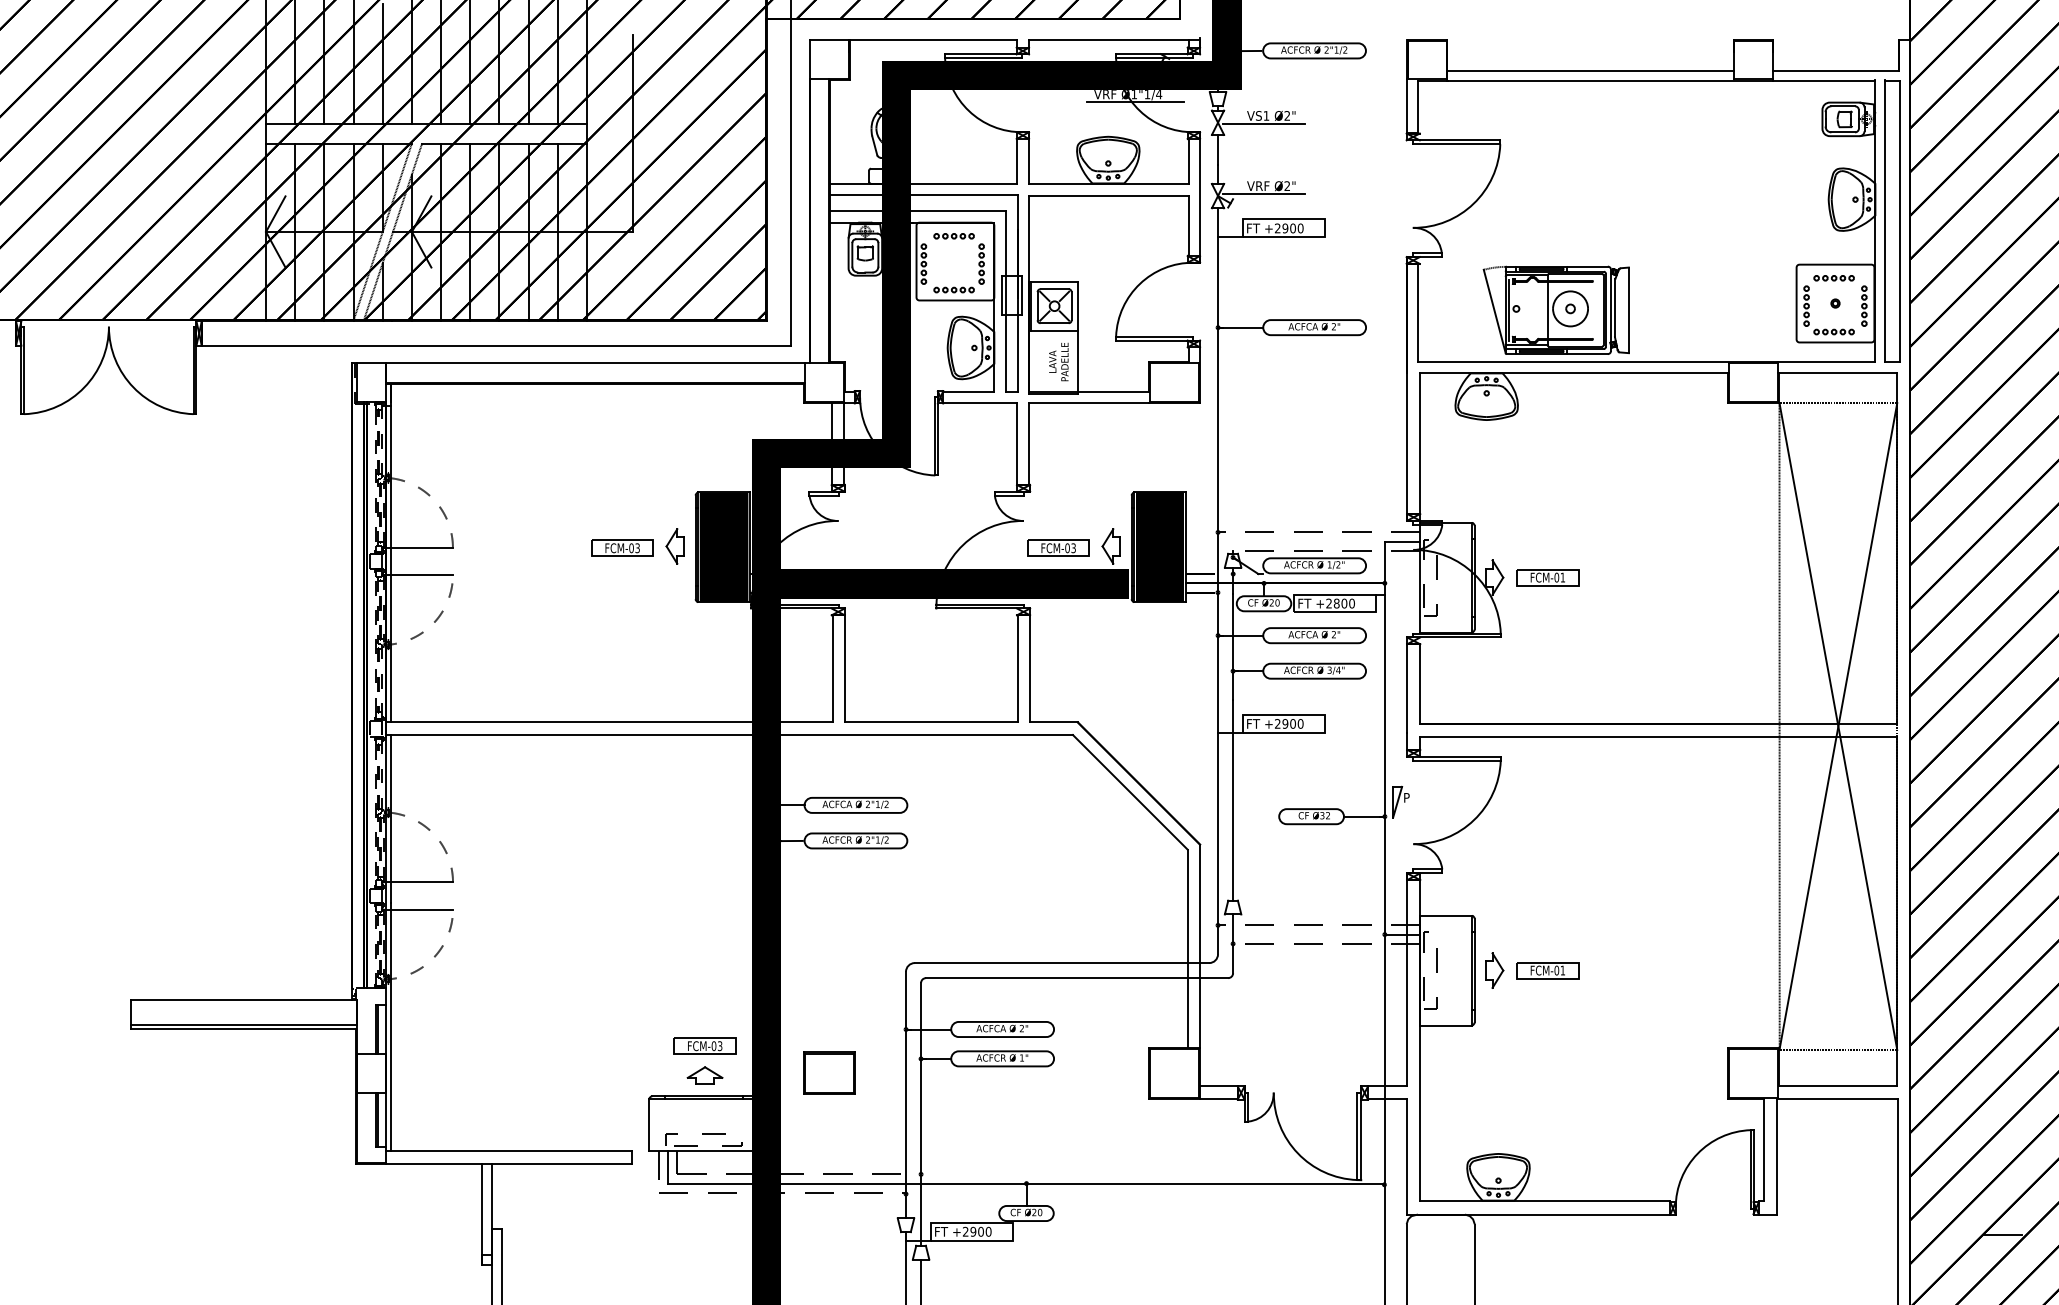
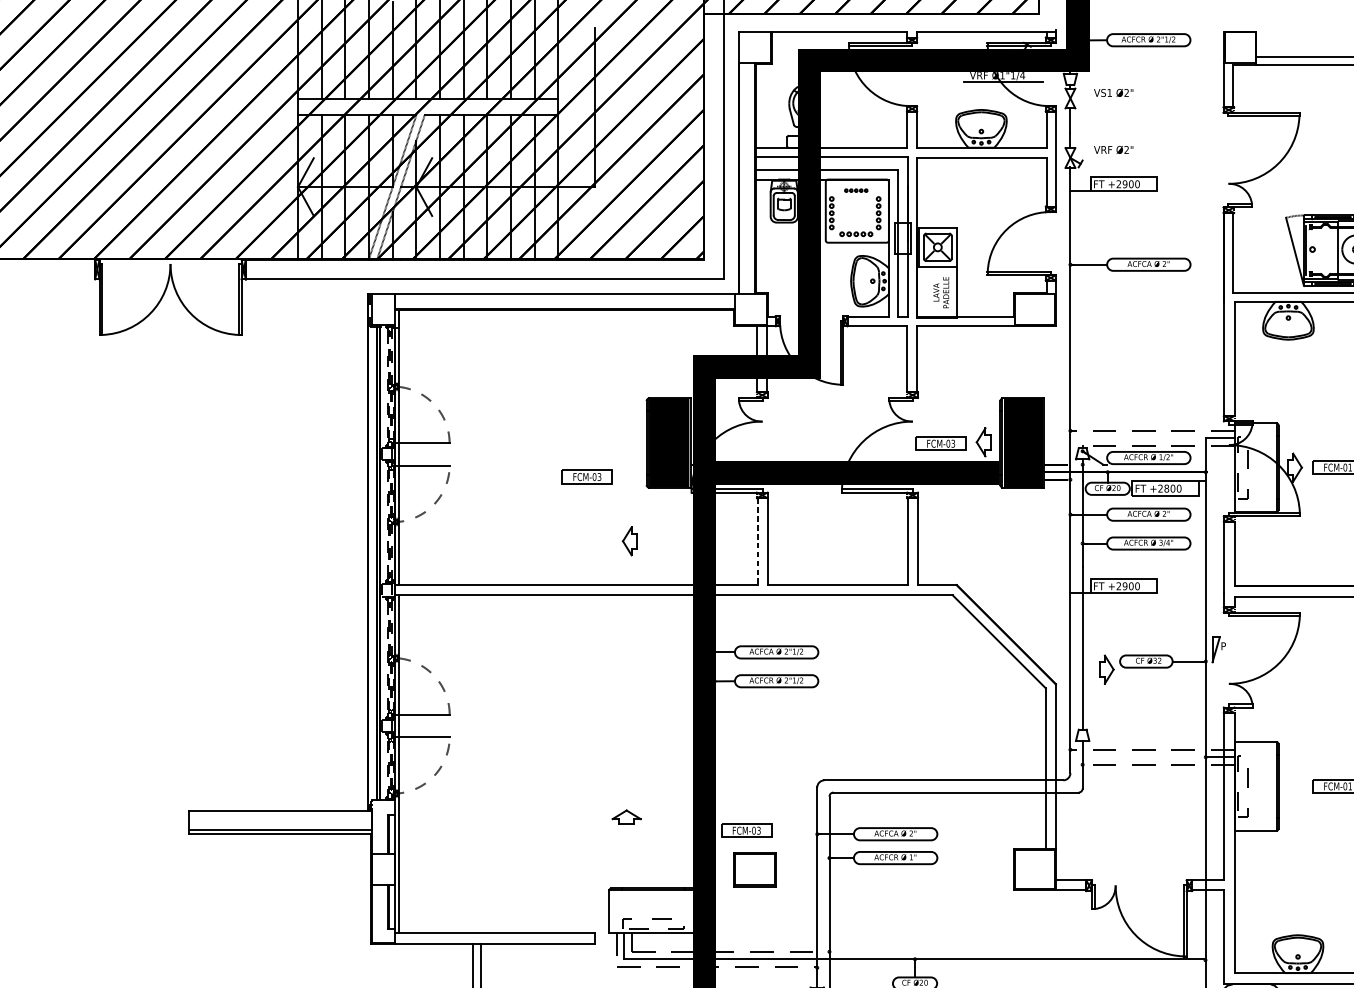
line: (1263, 123) -> (1107, 99), removed
line: (1263, 193) -> (1107, 155), removed
part: (953, 236) -> (855, 190), size x0.7
part: (674, 546) -> (629, 541), moved
part: (622, 547) -> (587, 476), moved
line: (832, 668) -> (757, 541), solid -> dashed
part: (1494, 970) -> (1106, 669), moved
part: (704, 1045) -> (746, 830), moved
part: (704, 1075) -> (626, 817), moved

